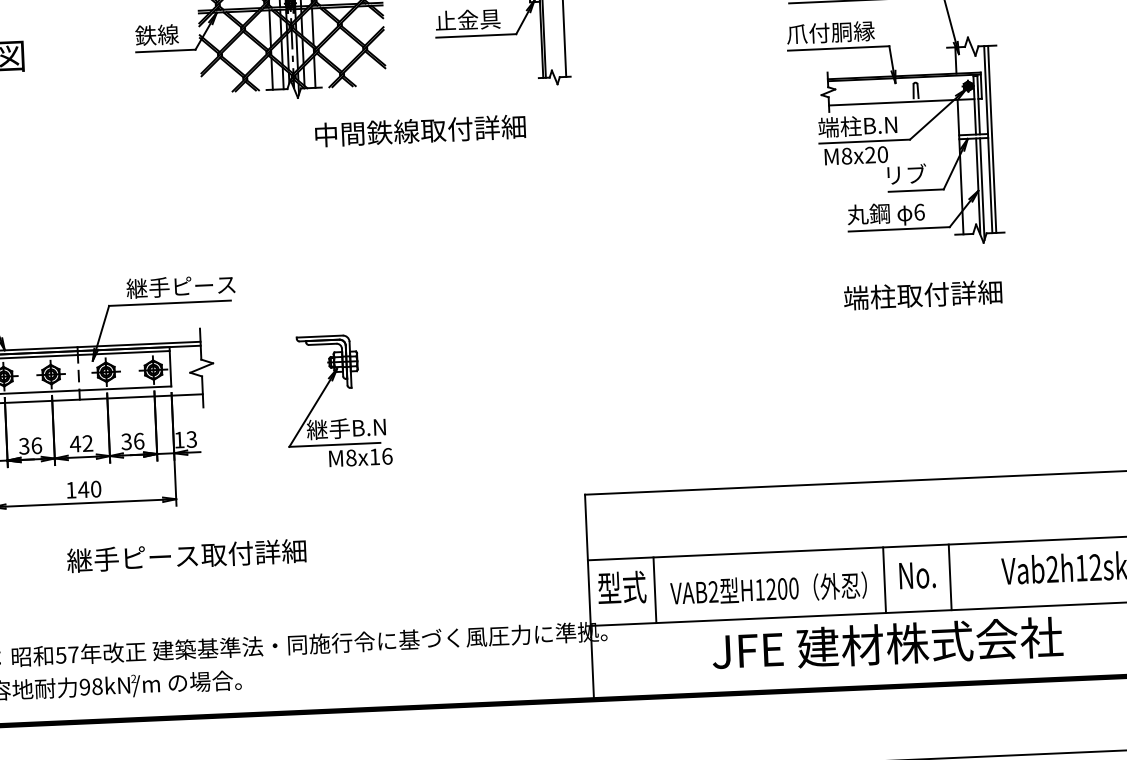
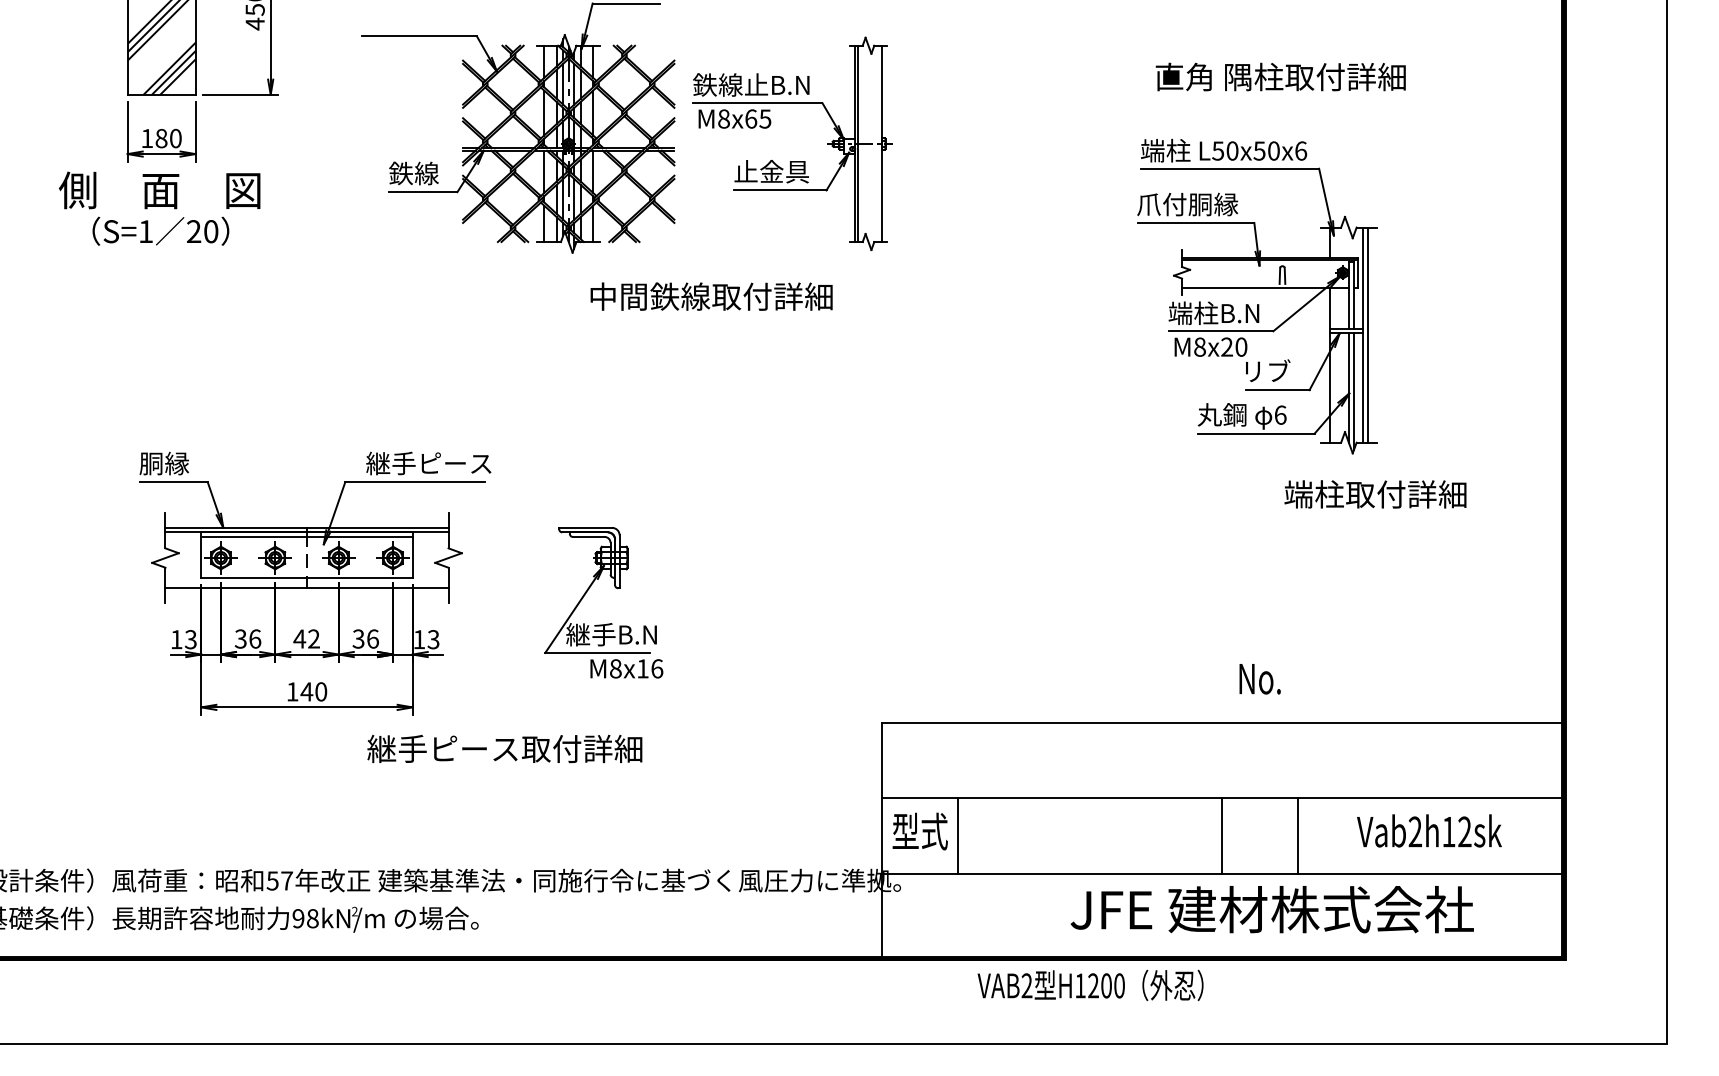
text: (923, 295) -> (1375, 494), moved
text: (186, 555) -> (504, 748), moved
text: (916, 575) -> (1259, 679), moved
text: (768, 589) -> (1090, 985), moved
text: (886, 644) -> (1271, 909), moved

